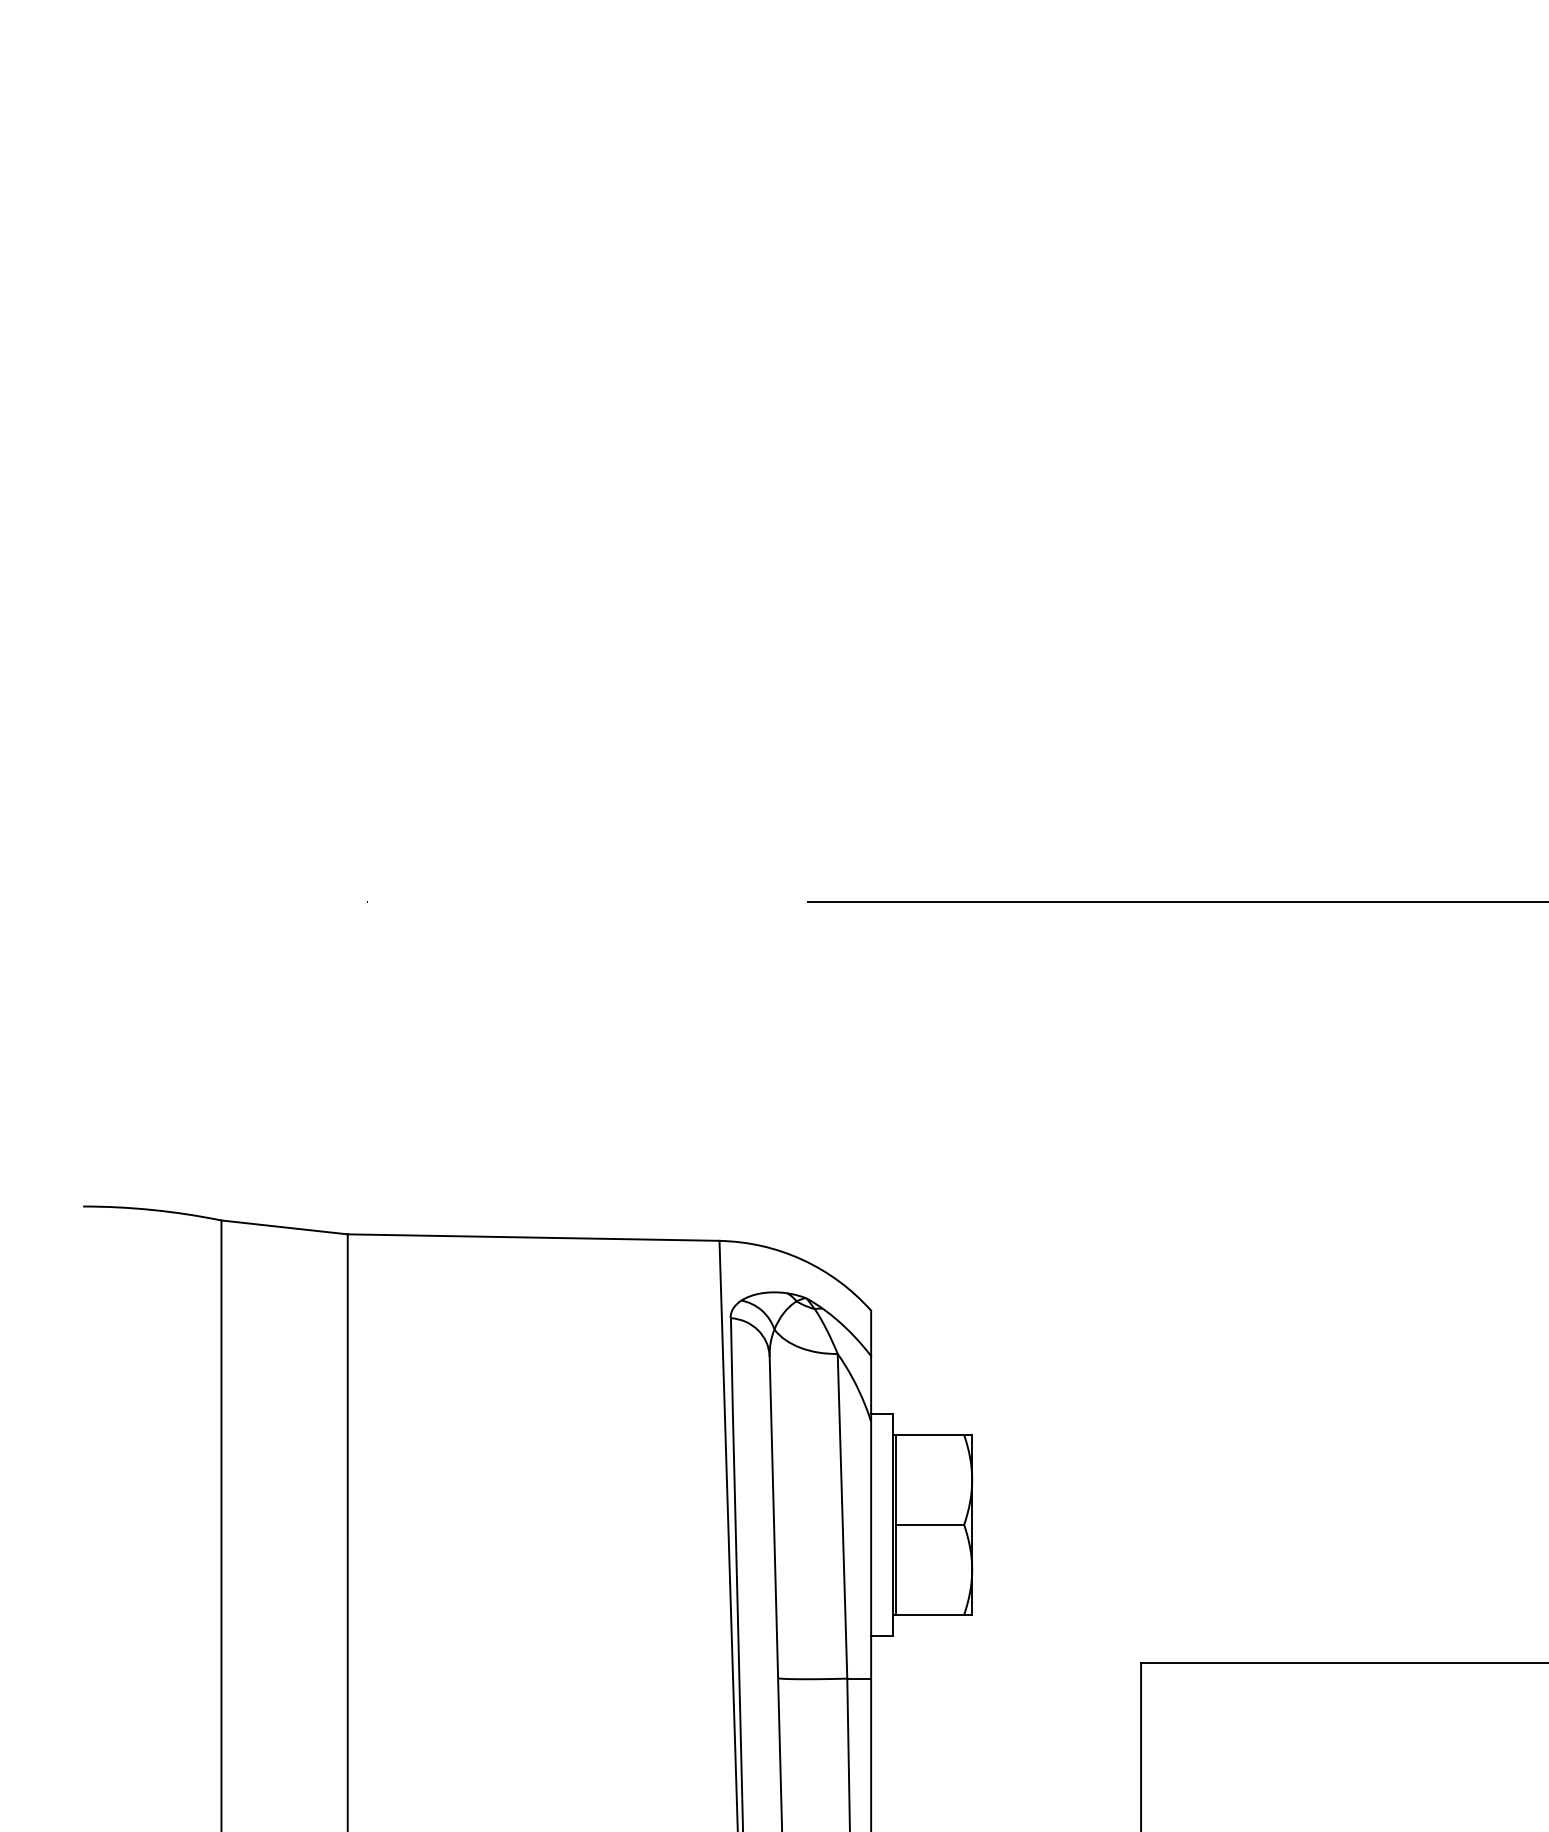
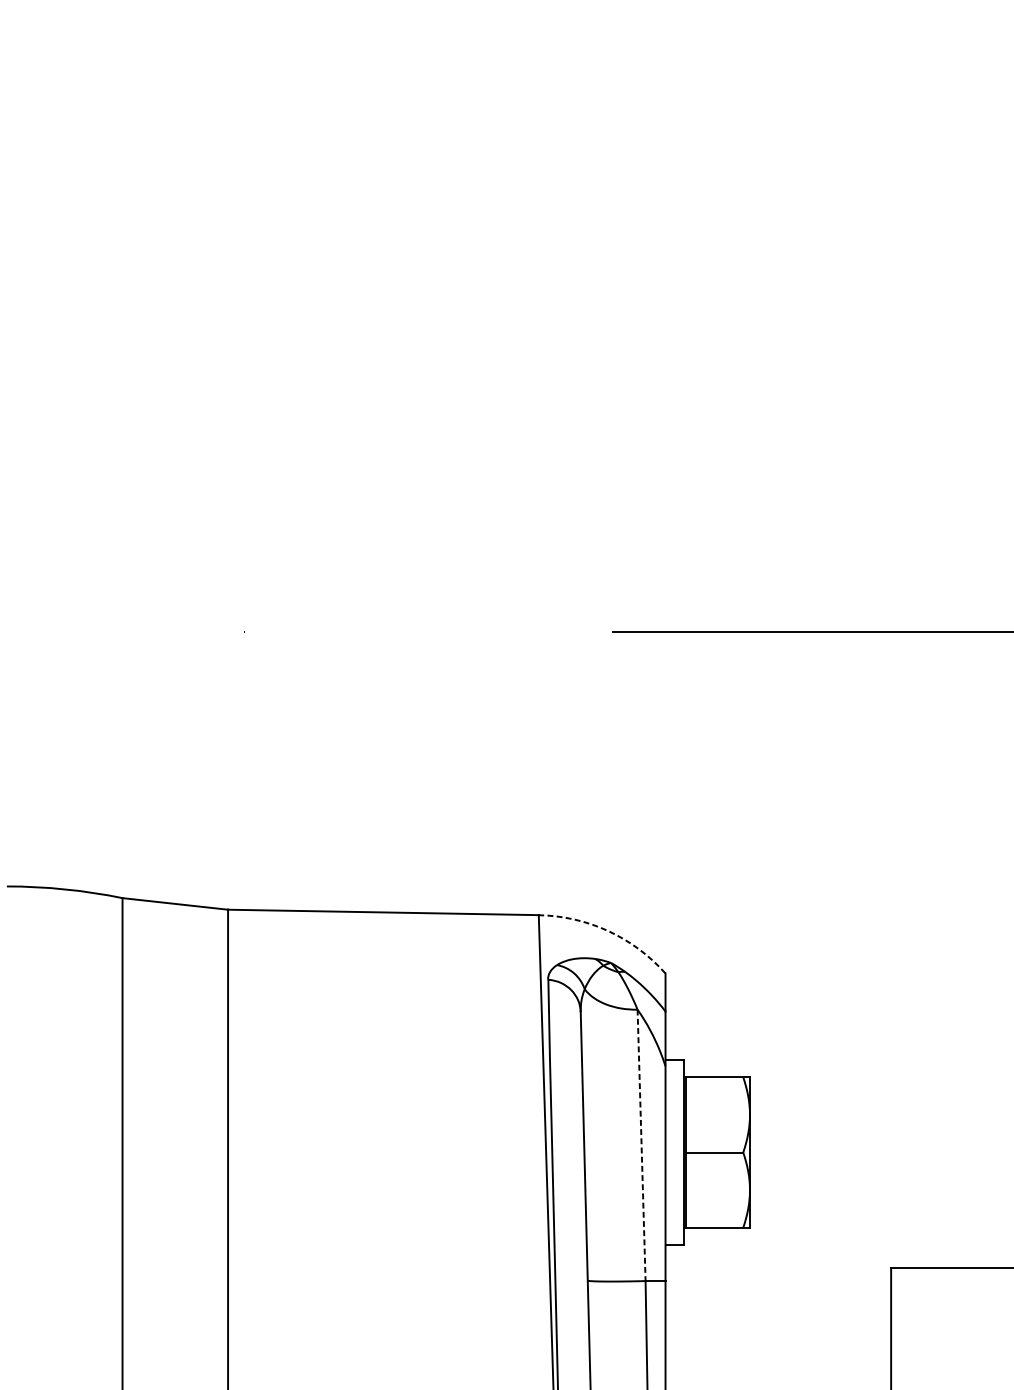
arc: (802, 1259) -> (608, 930), solid -> dashed
line: (842, 1516) -> (641, 1145), solid -> dashed

